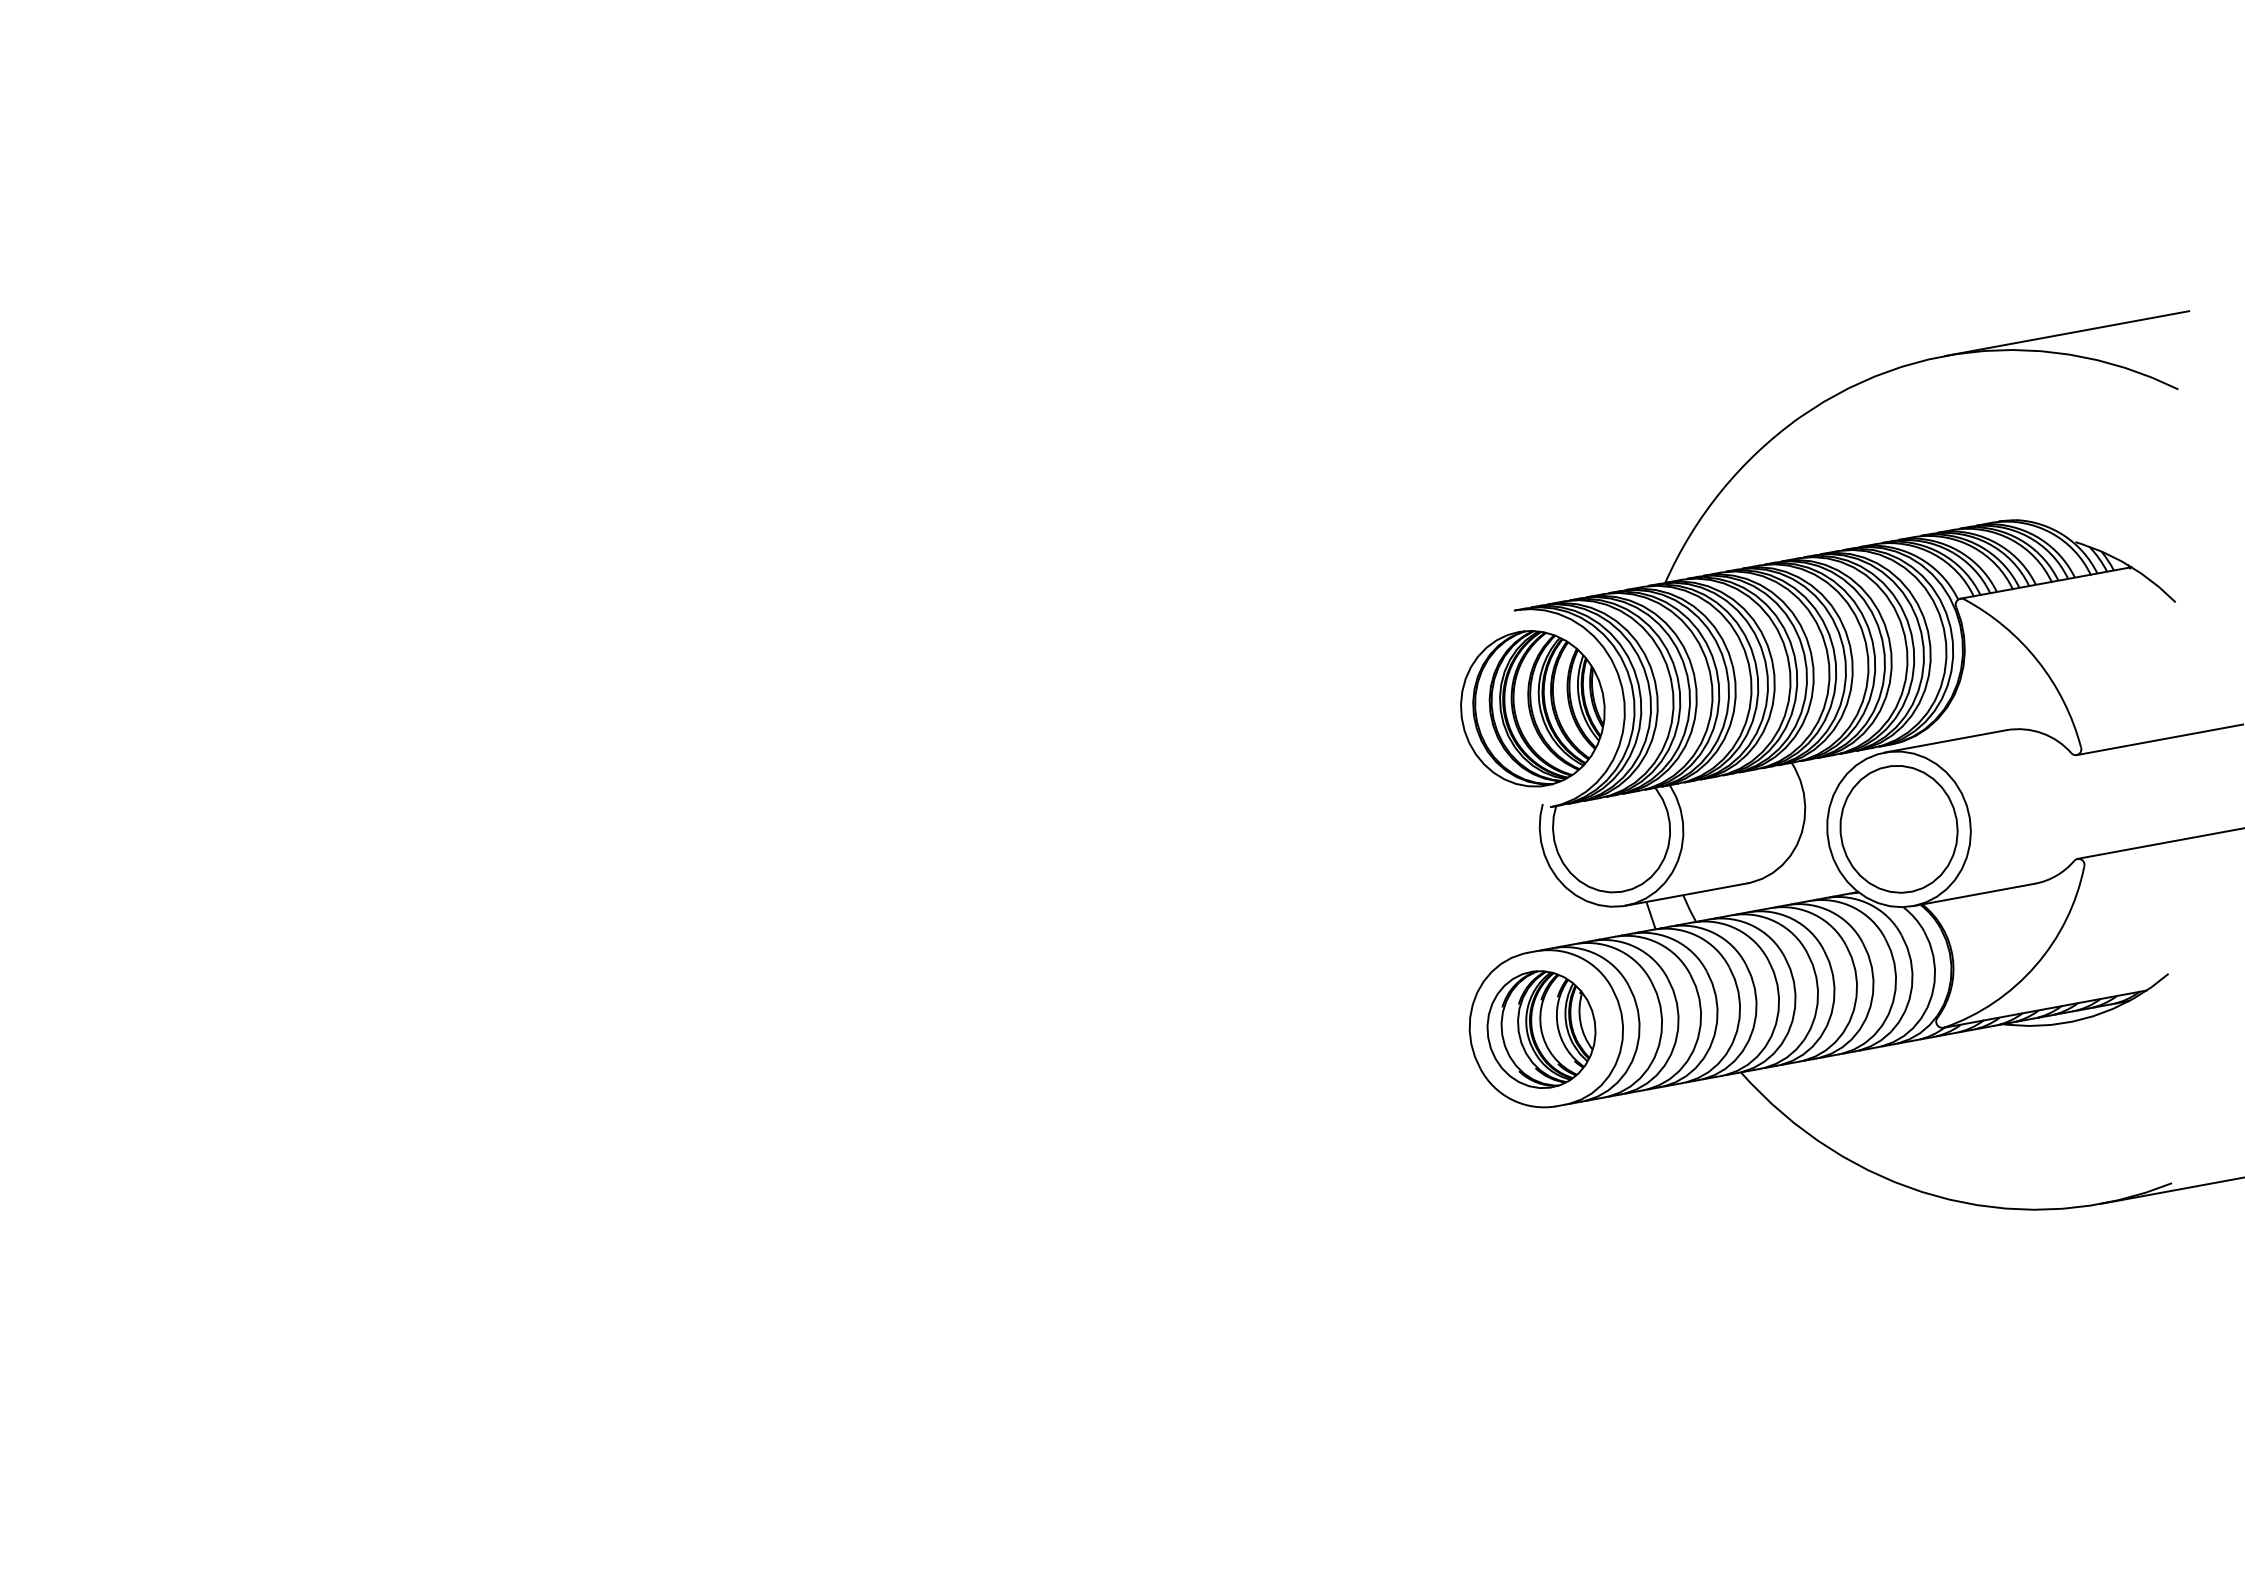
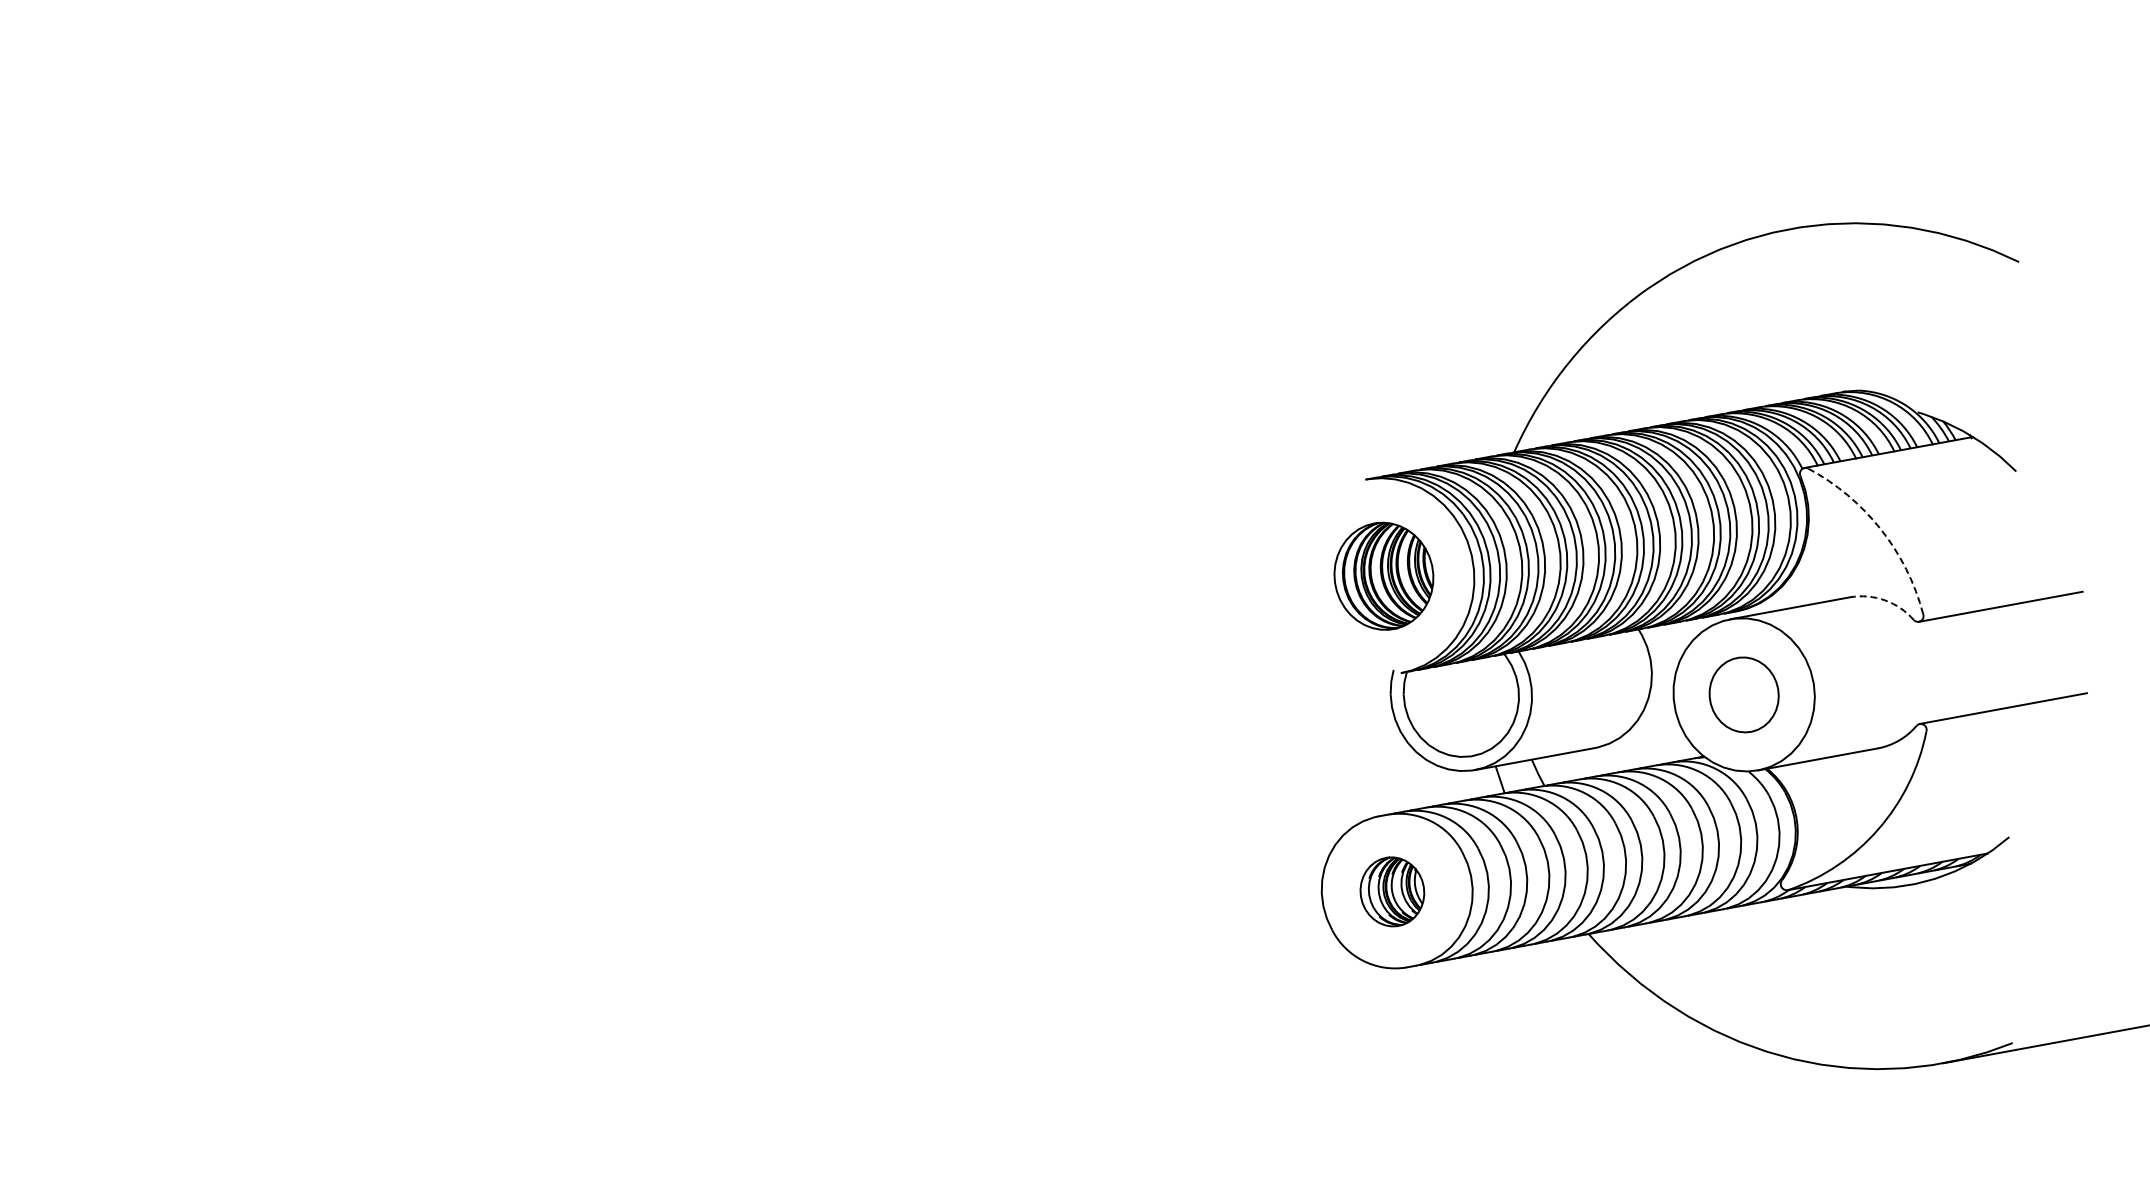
line: (2067, 333) -> (1909, 207), removed
arc: (2037, 661) -> (1880, 529), solid -> dashed
part: (1532, 708) -> (1383, 575), size x0.7
arc: (2042, 733) -> (1885, 600), solid -> dashed
part: (1898, 829) -> (1743, 695), size x0.6
part: (1541, 1029) -> (1392, 891), size x0.6

